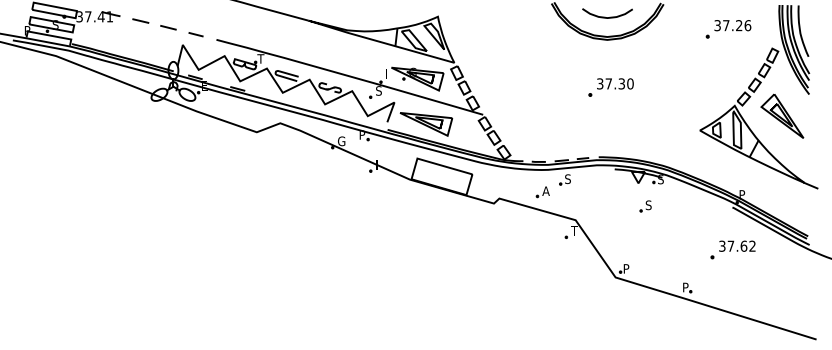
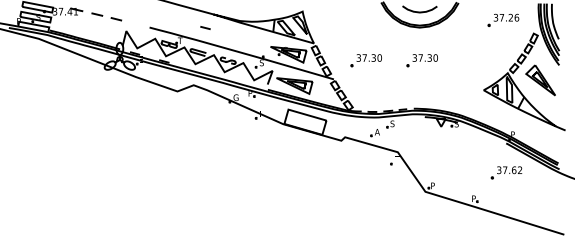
line: (196, 33) -> (205, 27), moved
part: (528, 87) -> (365, 60), added
part: (644, 206) -> (445, 142), removed

